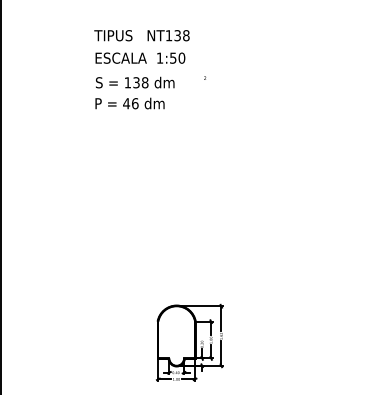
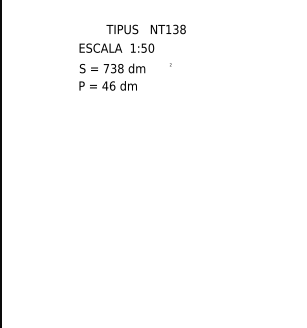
text: (141, 35) -> (145, 29), moved
text: (126, 82) -> (105, 68), 138 -> 738
part: (189, 342) -> (157, 284), removed

